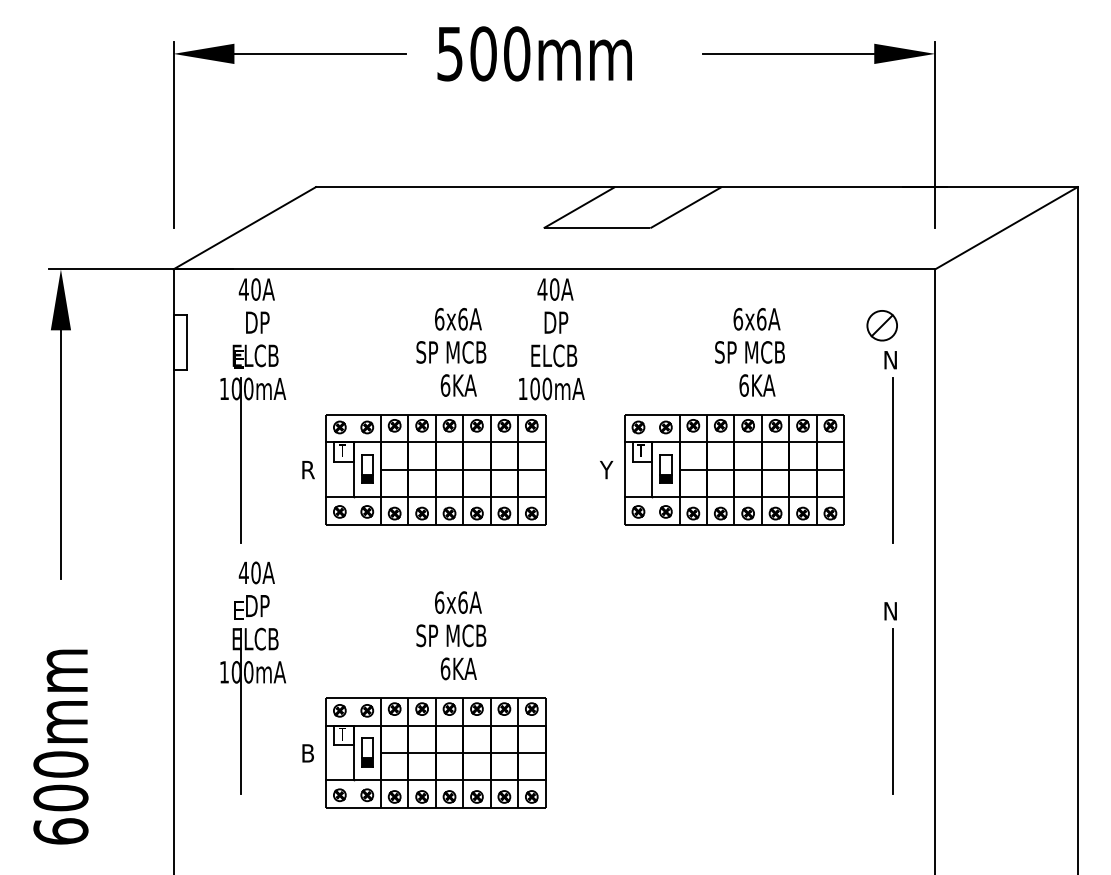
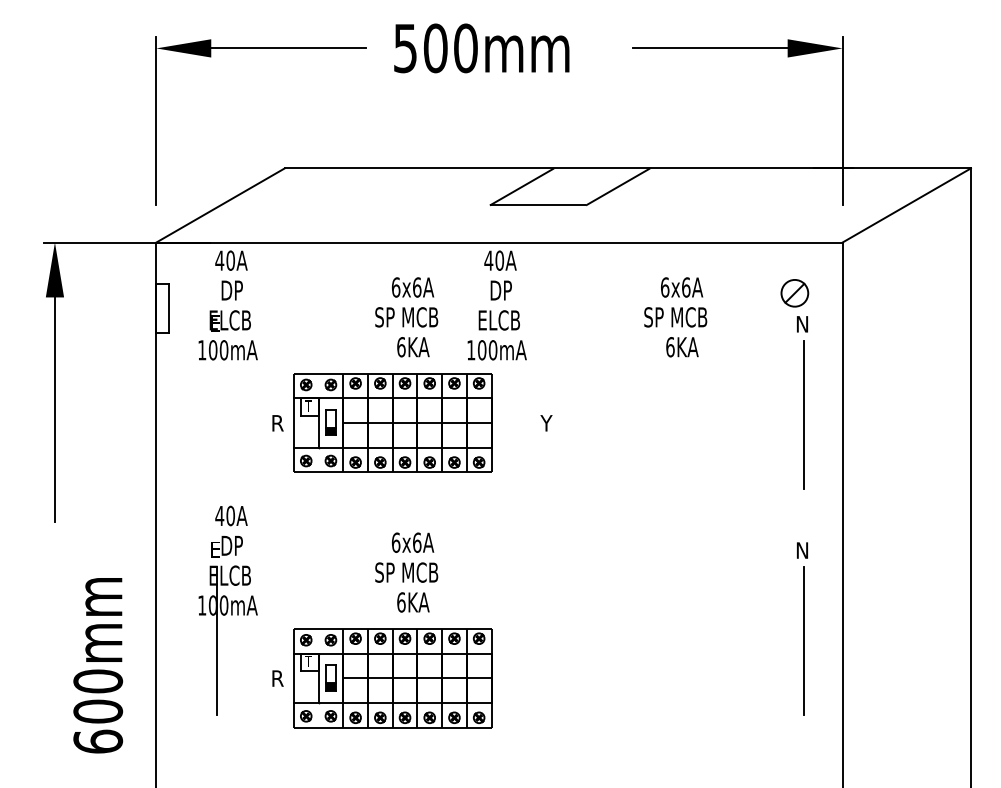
line: (240, 460) -> (216, 414), removed
part: (734, 469) -> (661, 422), removed
text: (60, 746) -> (97, 665), moved
text: (308, 753) -> (277, 678), B -> R

